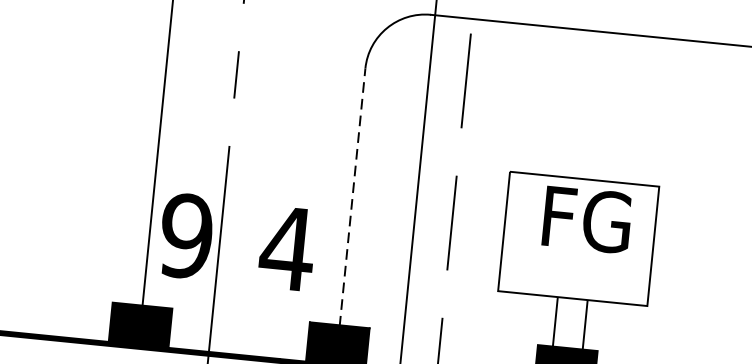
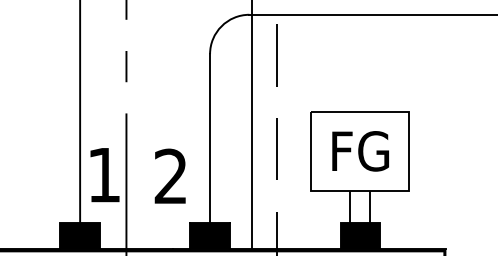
line: (353, 198) -> (210, 139), dashed -> solid
text: (587, 220) -> (360, 151), moved
text: (185, 236) -> (103, 175), 9 -> 1
text: (286, 246) -> (170, 175), 4 -> 2

